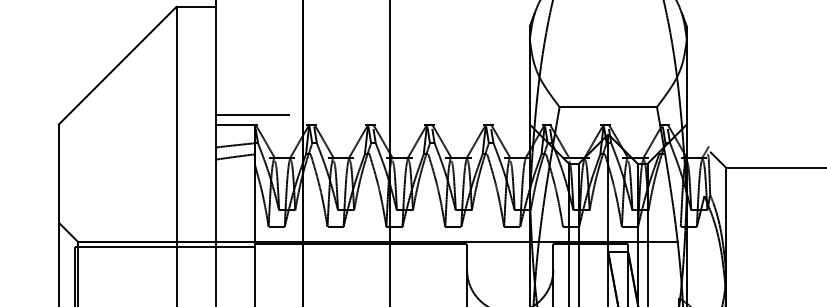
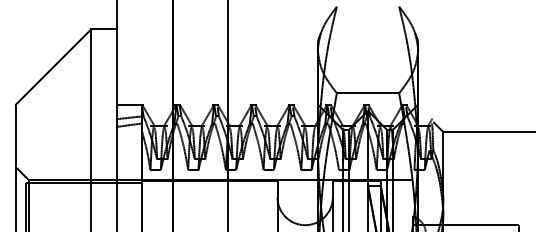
line: (253, 115) -> (140, 98), removed

